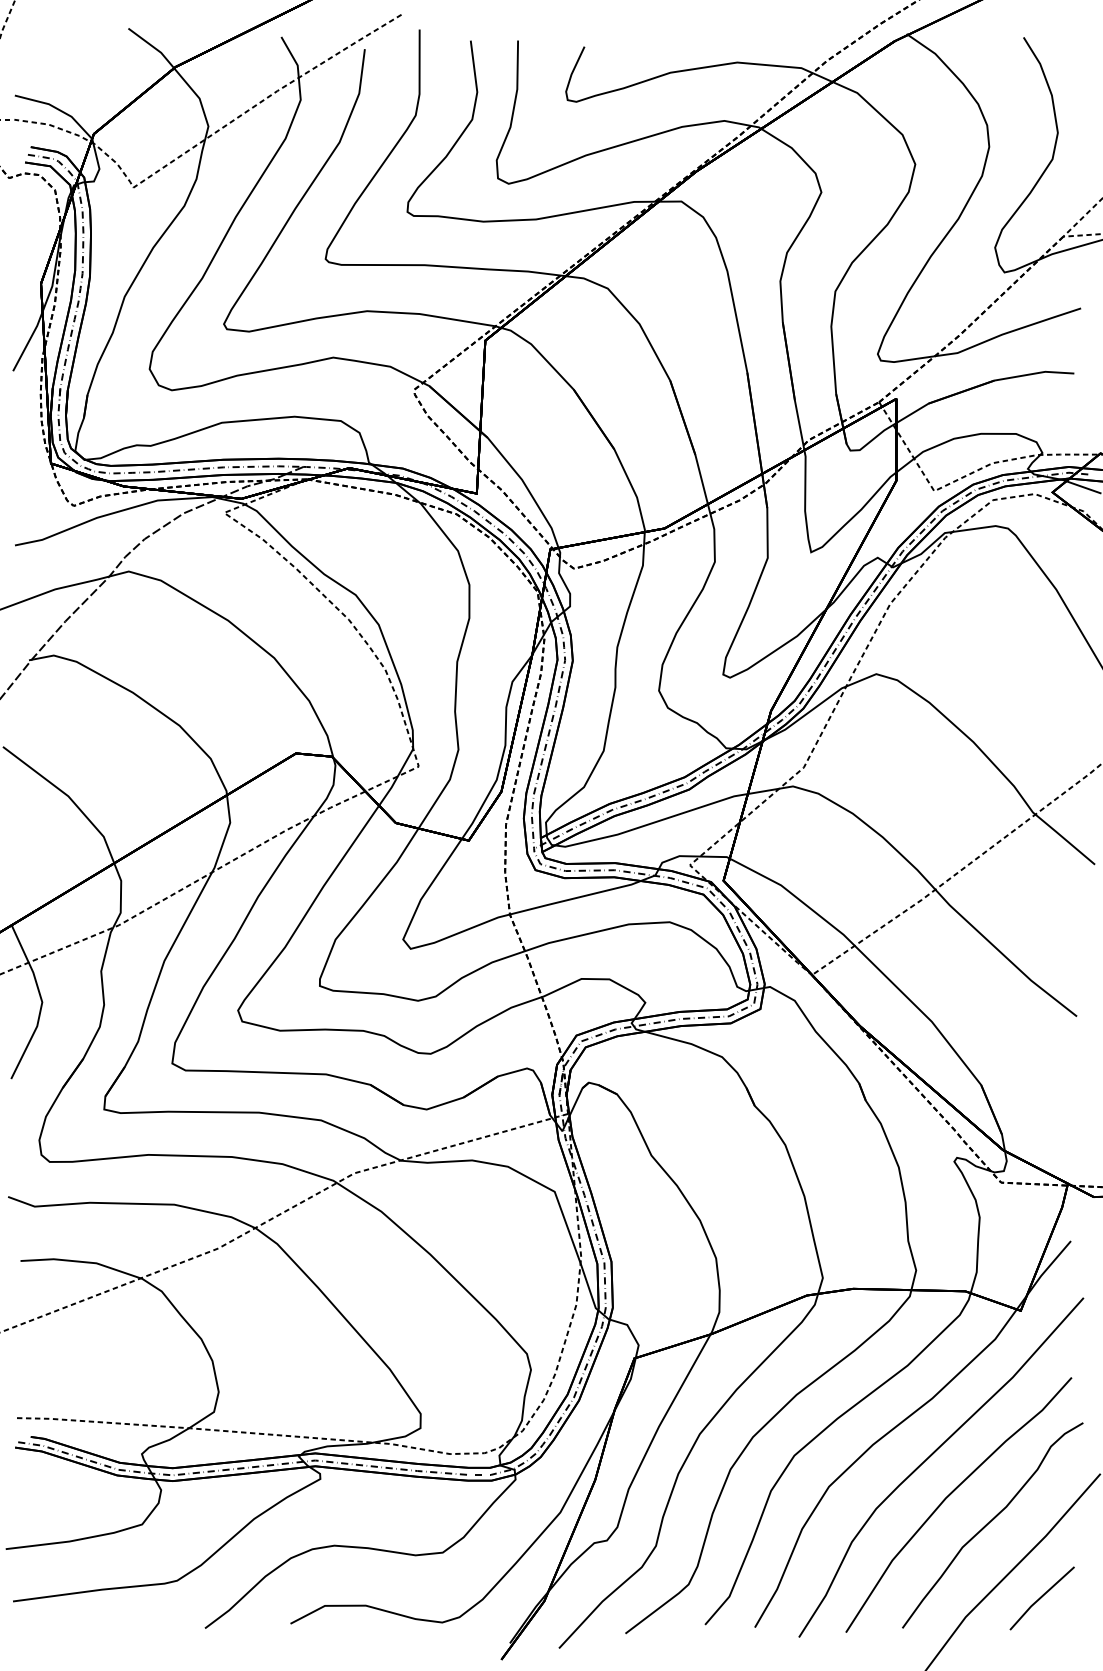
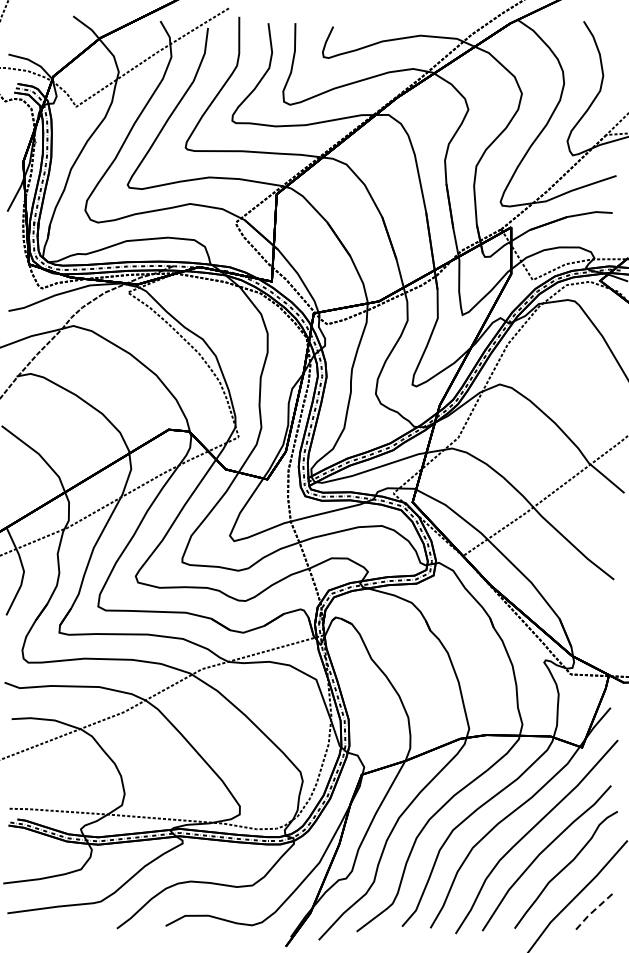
line: (1040, 1598) -> (593, 911), solid -> dashed

